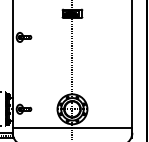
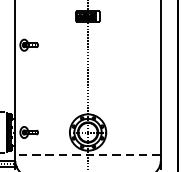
line: (72, 128) -> (88, 155), solid -> dashed

